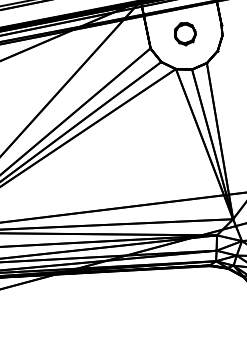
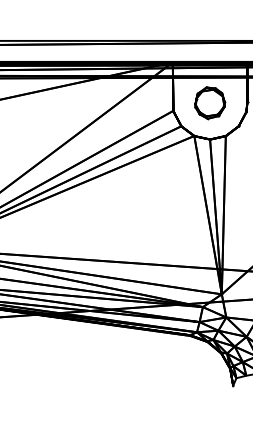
part: (185, 34) -> (210, 103), size x1.43

